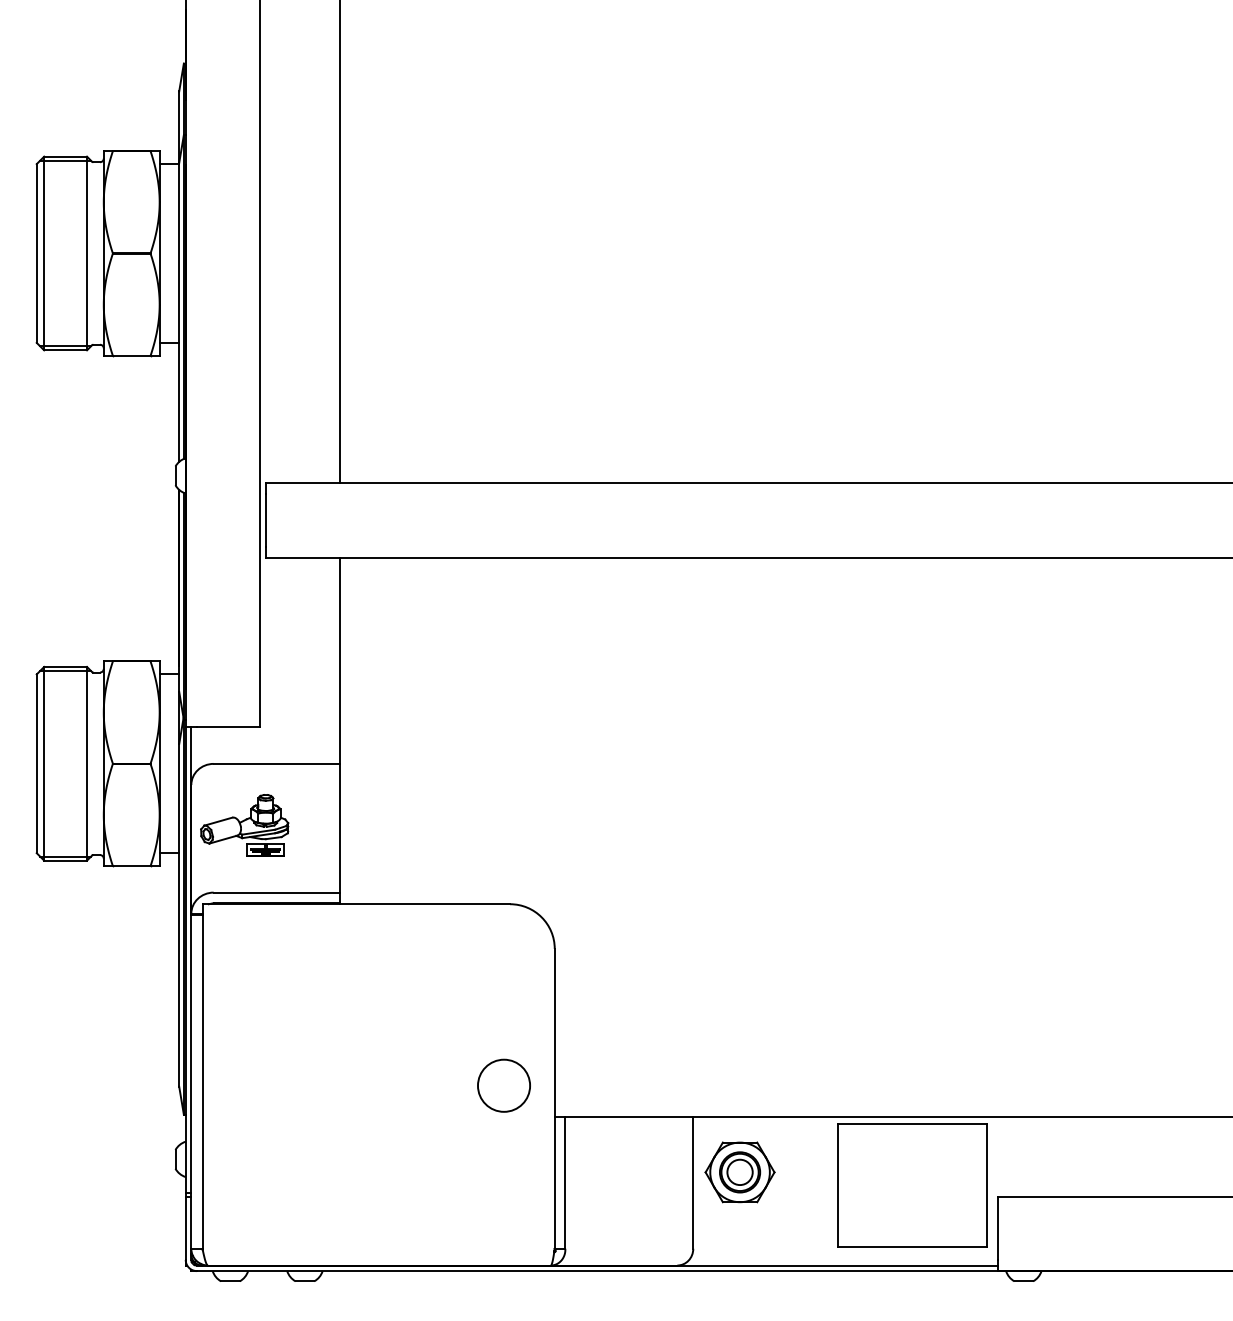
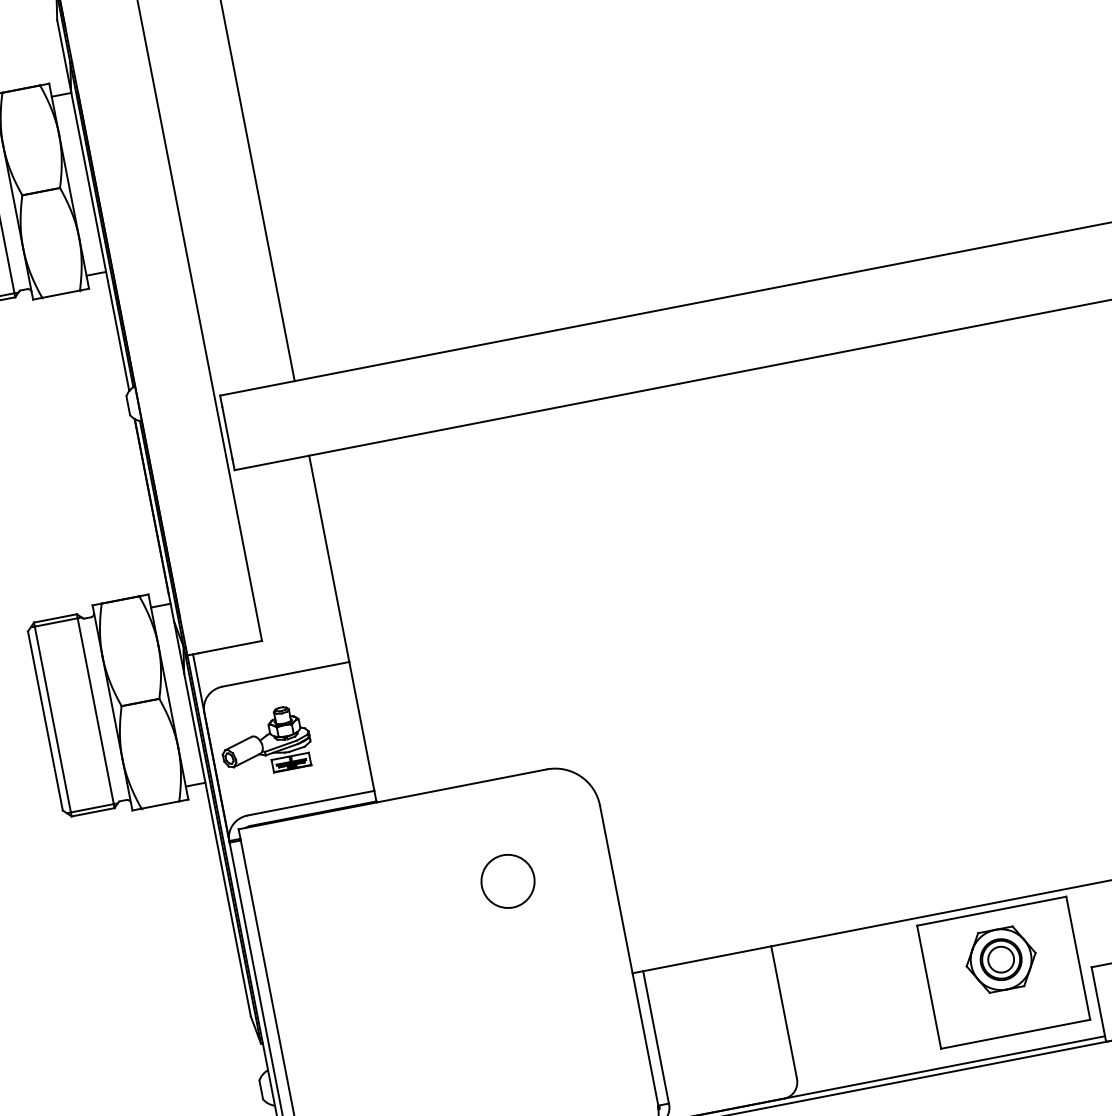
circle: (503, 1085) -> (507, 881), moved
part: (739, 1172) -> (1000, 959), moved

